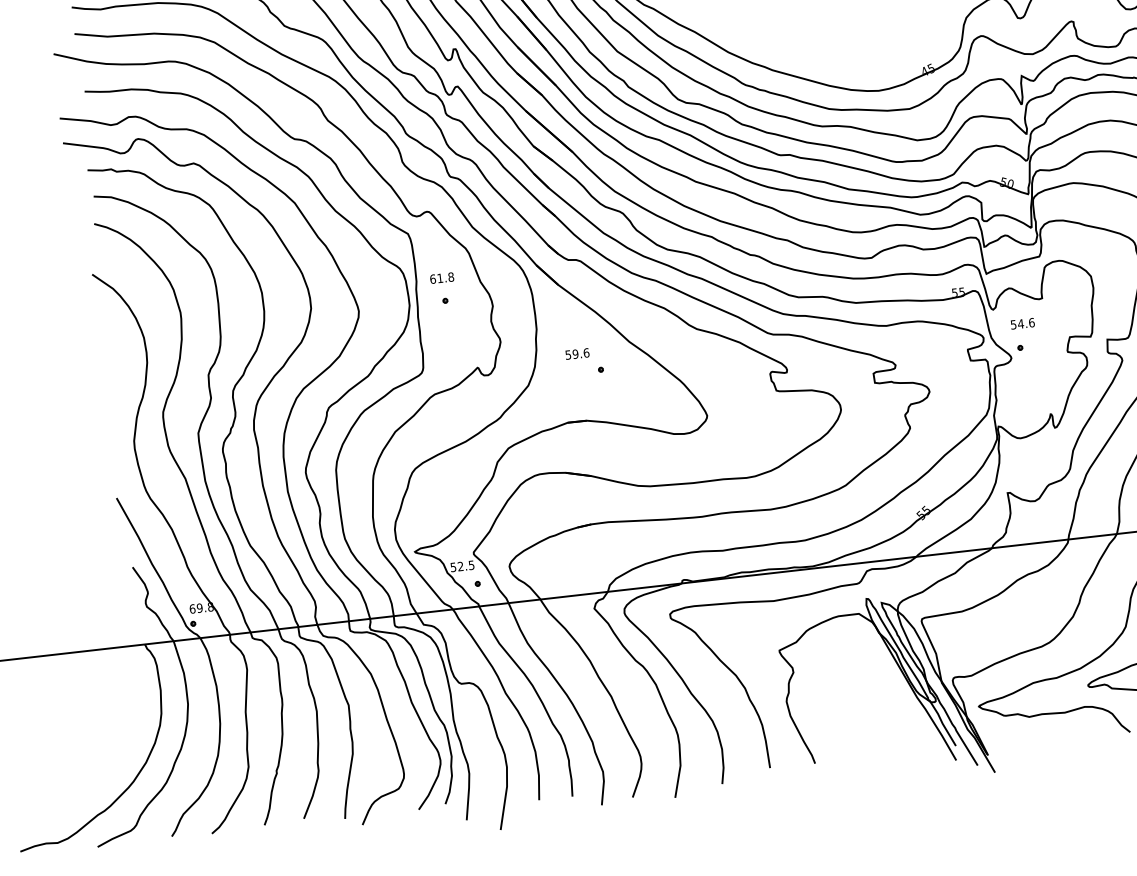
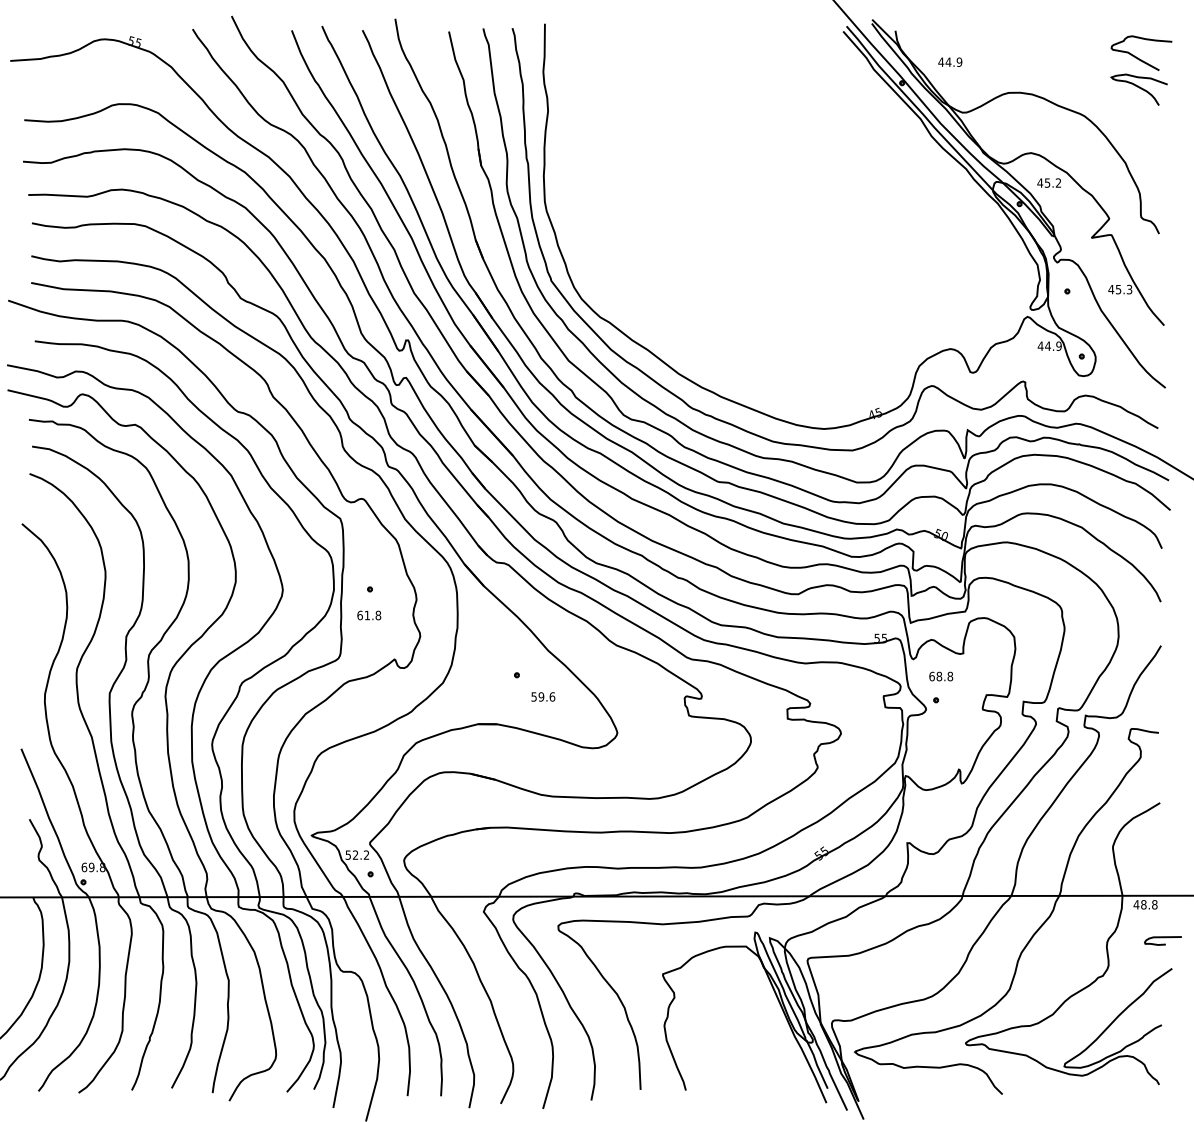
text: (442, 278) -> (369, 615), moved
text: (1023, 323) -> (941, 676), 54.6 -> 68.8
text: (577, 353) -> (543, 696), moved
text: (471, 564) -> (366, 854), 52.5 -> 52.2

